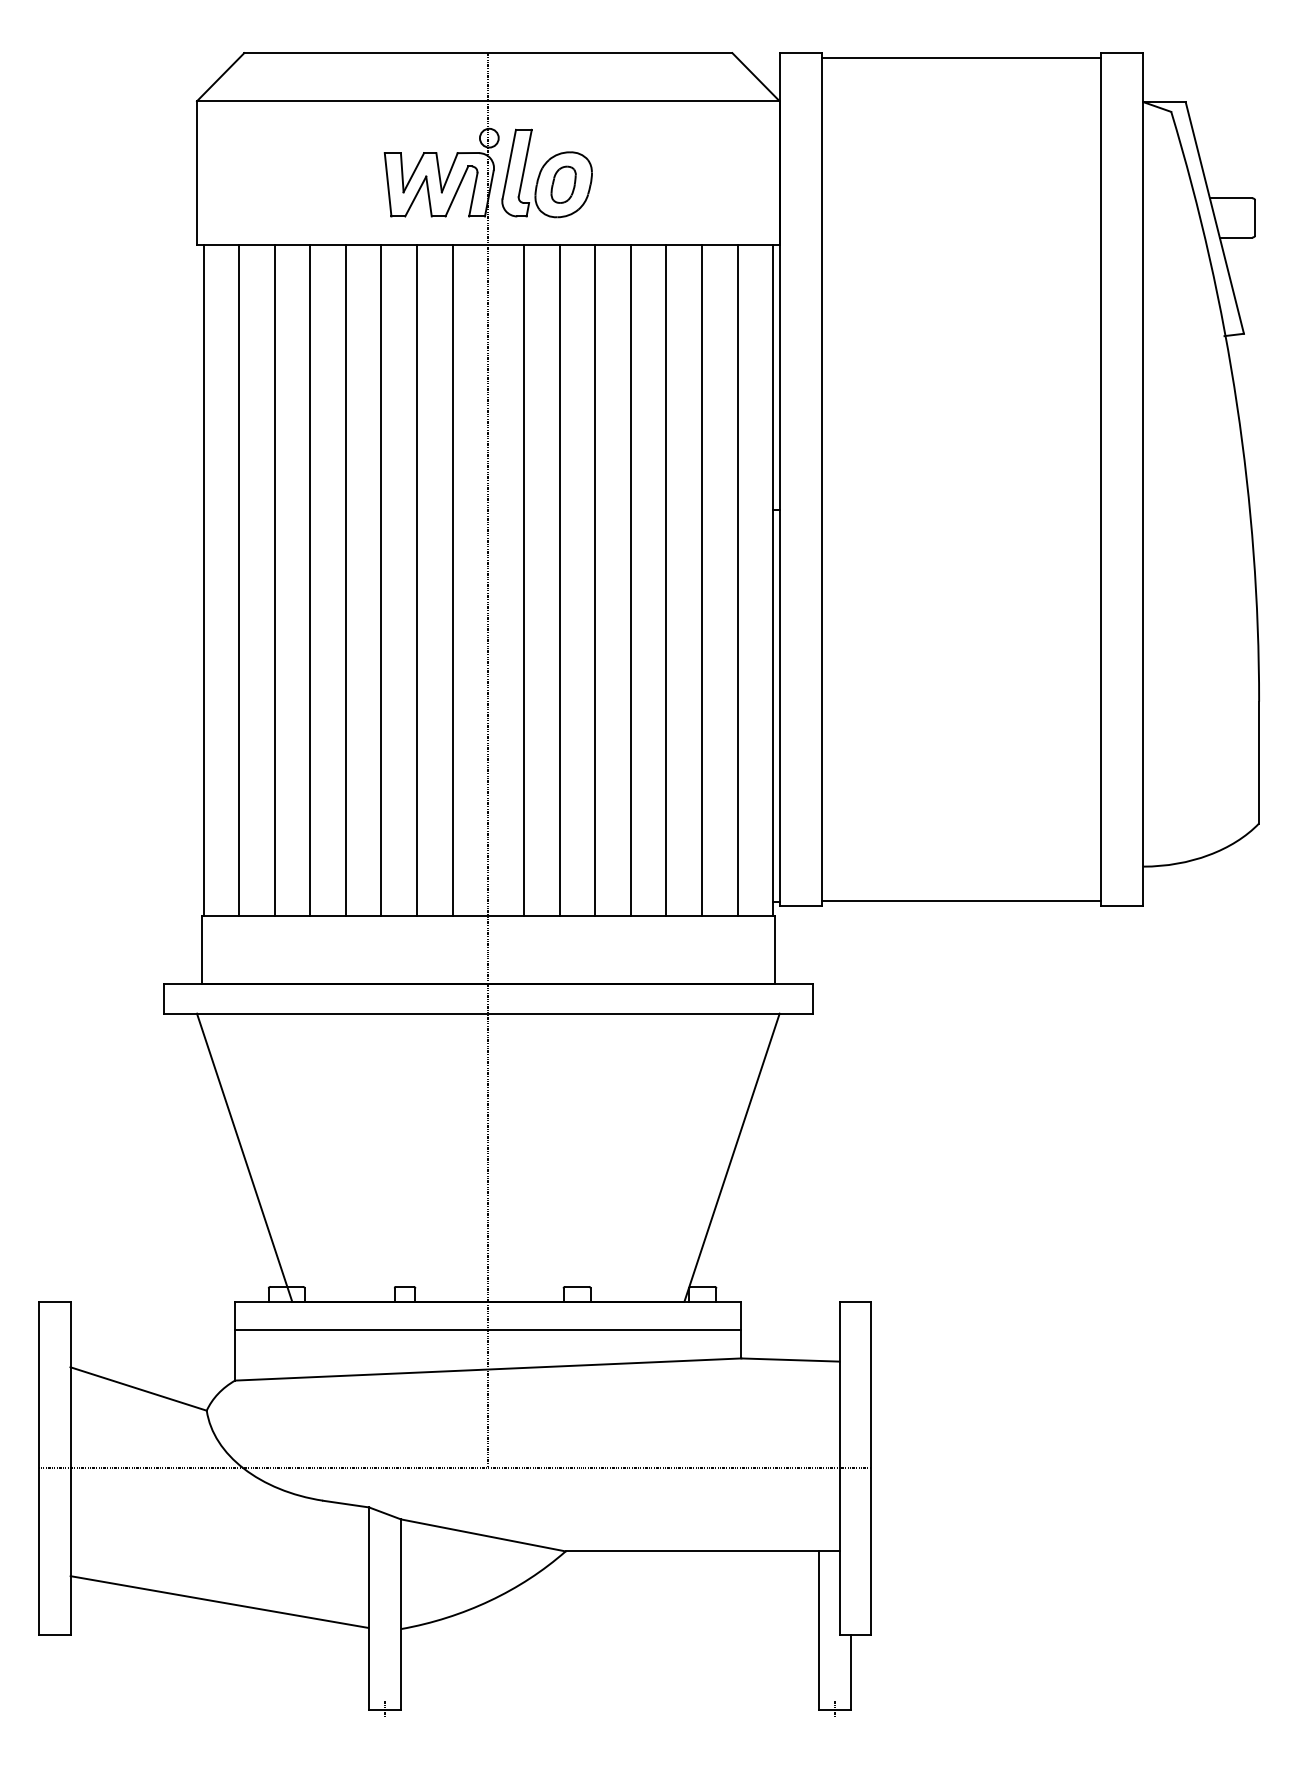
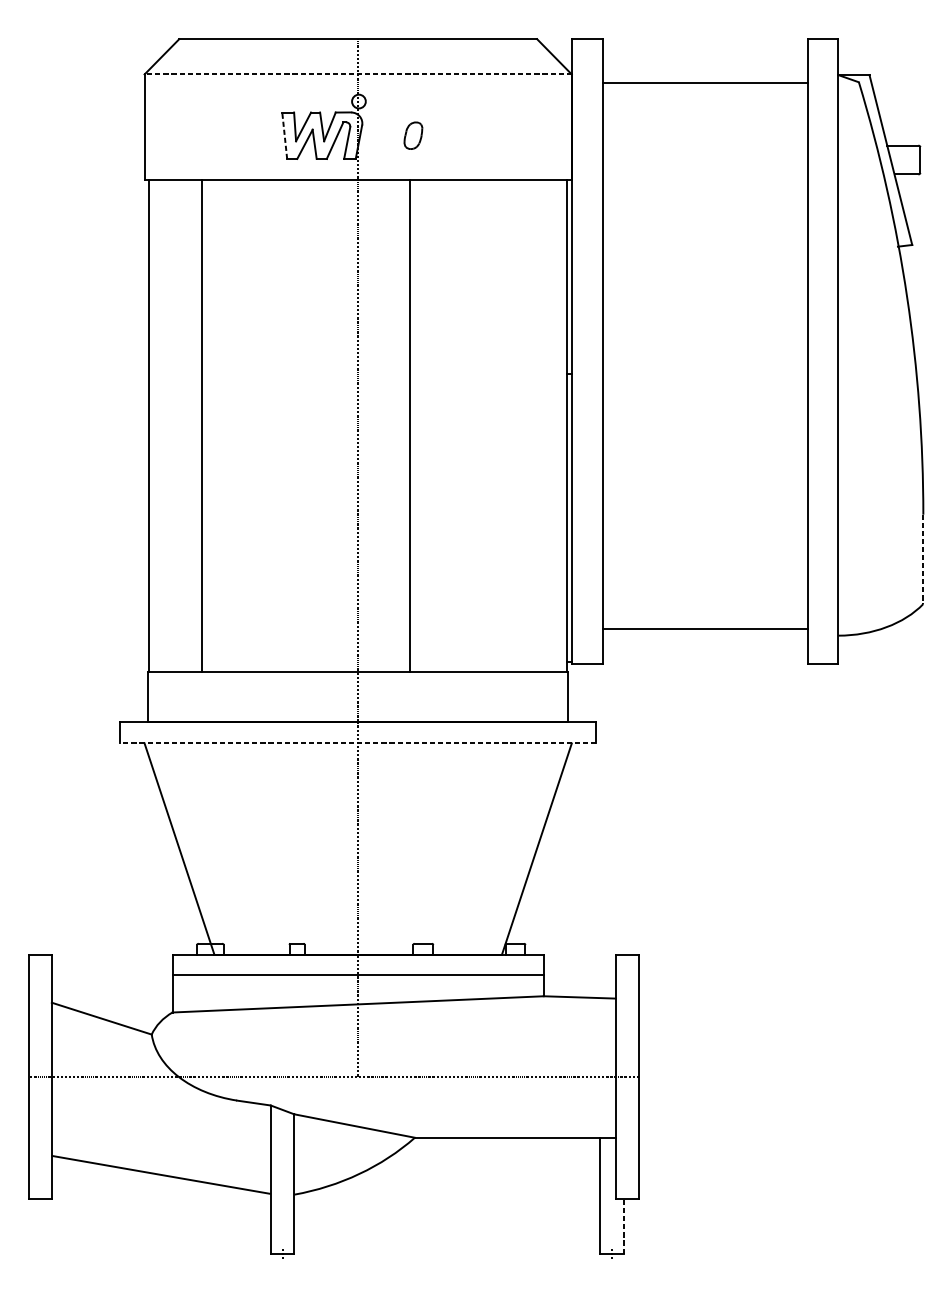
line: (961, 57) -> (705, 82), moved
line: (487, 101) -> (357, 74), solid -> dashed
part: (546, 173) -> (400, 127), removed
line: (388, 184) -> (285, 135), solid -> dashed
line: (239, 580) -> (175, 425), removed
line: (310, 580) -> (227, 425), removed
line: (346, 580) -> (254, 425), removed
line: (381, 580) -> (279, 425), removed
line: (417, 580) -> (306, 425), removed
line: (452, 580) -> (331, 425), removed
line: (523, 580) -> (383, 425), removed
line: (595, 580) -> (436, 425), removed
line: (630, 580) -> (462, 425), removed
line: (666, 580) -> (488, 425), removed
line: (701, 580) -> (514, 425), removed
line: (737, 580) -> (540, 425), removed
line: (1259, 762) -> (923, 559), solid -> dashed
line: (961, 900) -> (705, 628), moved
line: (488, 1013) -> (358, 743), solid -> dashed
line: (850, 1671) -> (623, 1225), solid -> dashed

